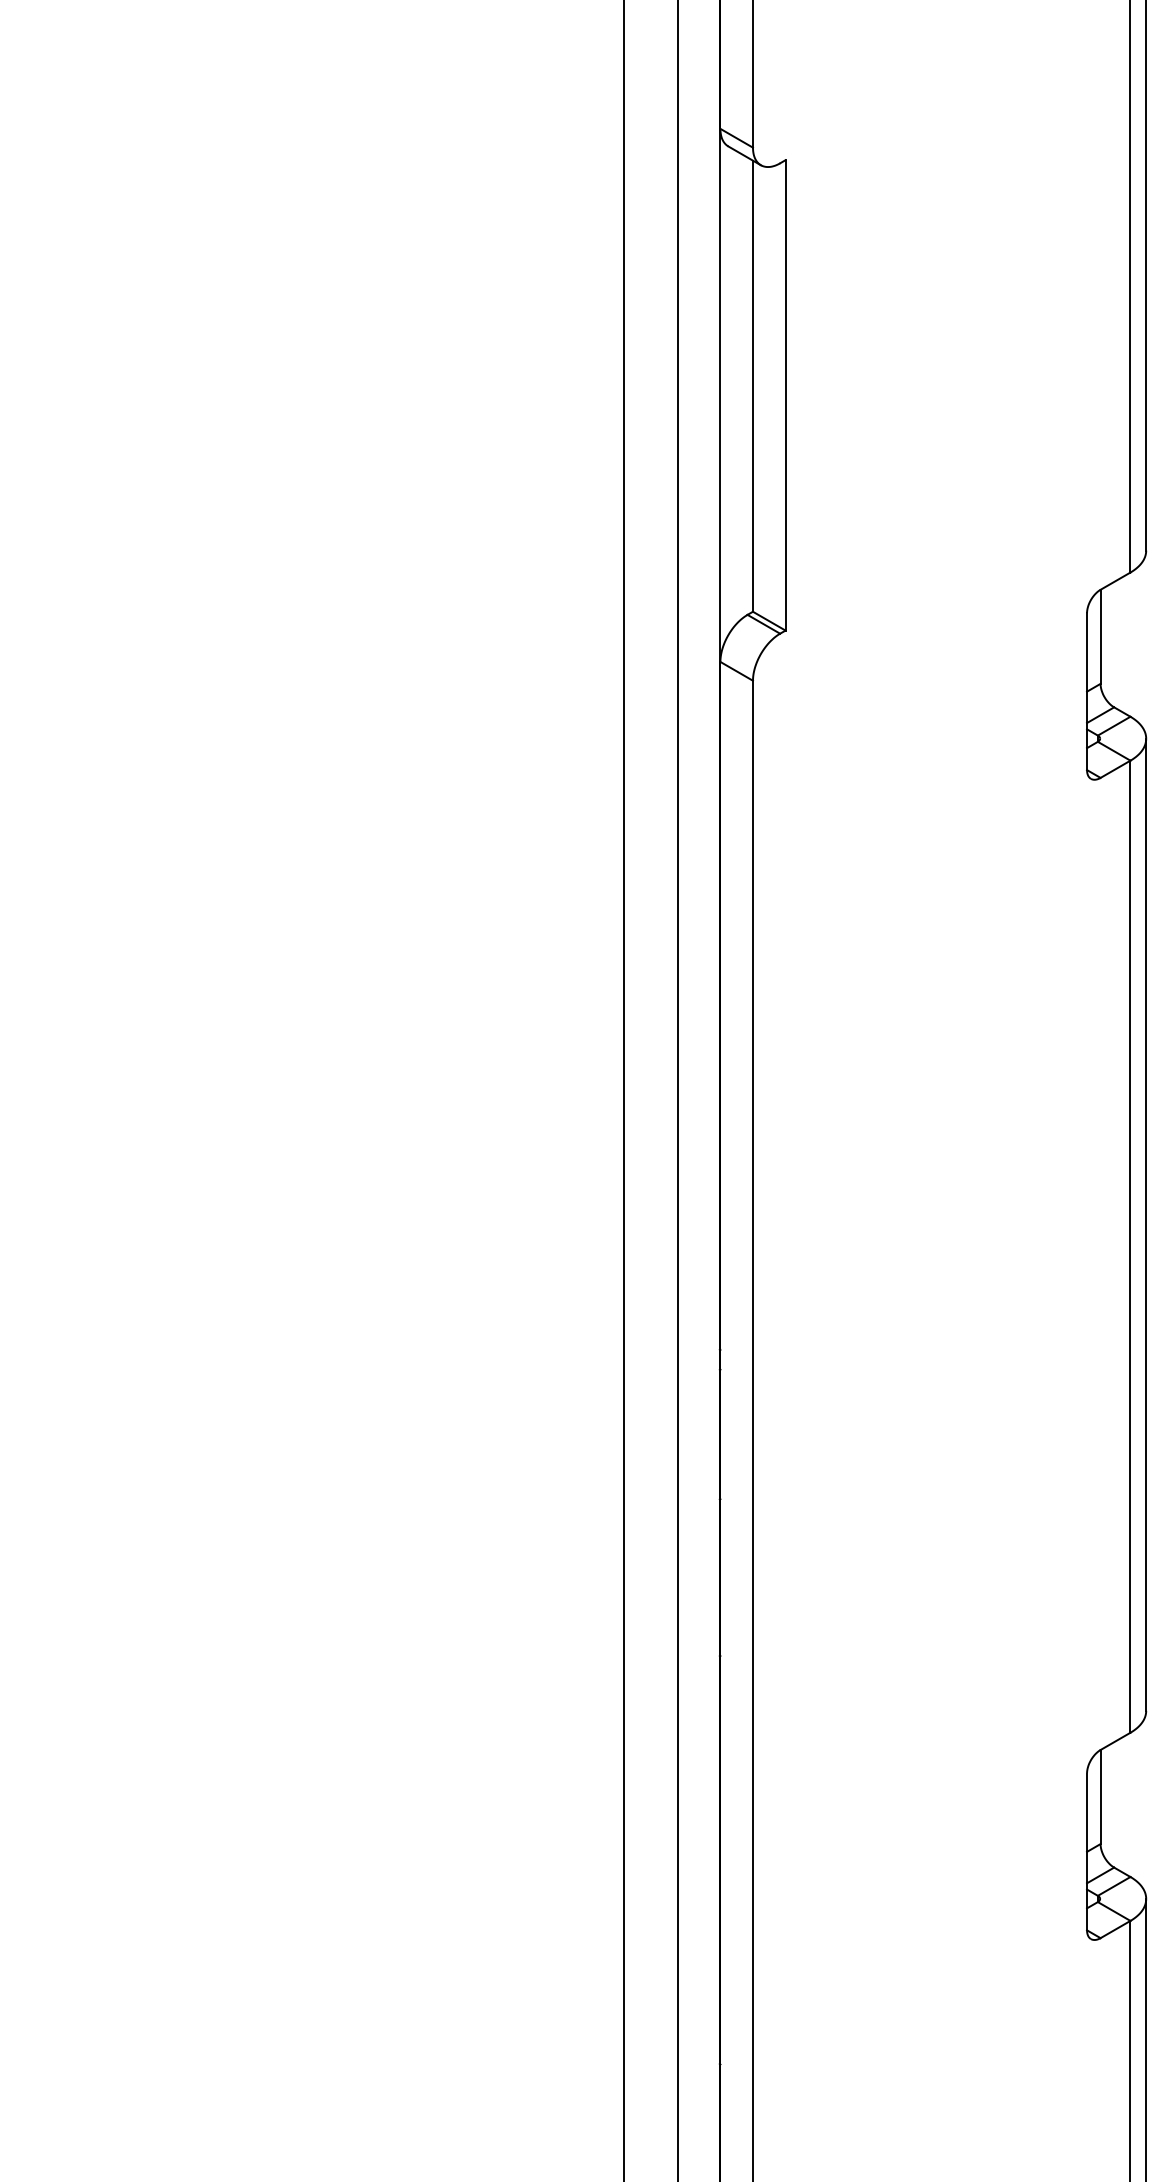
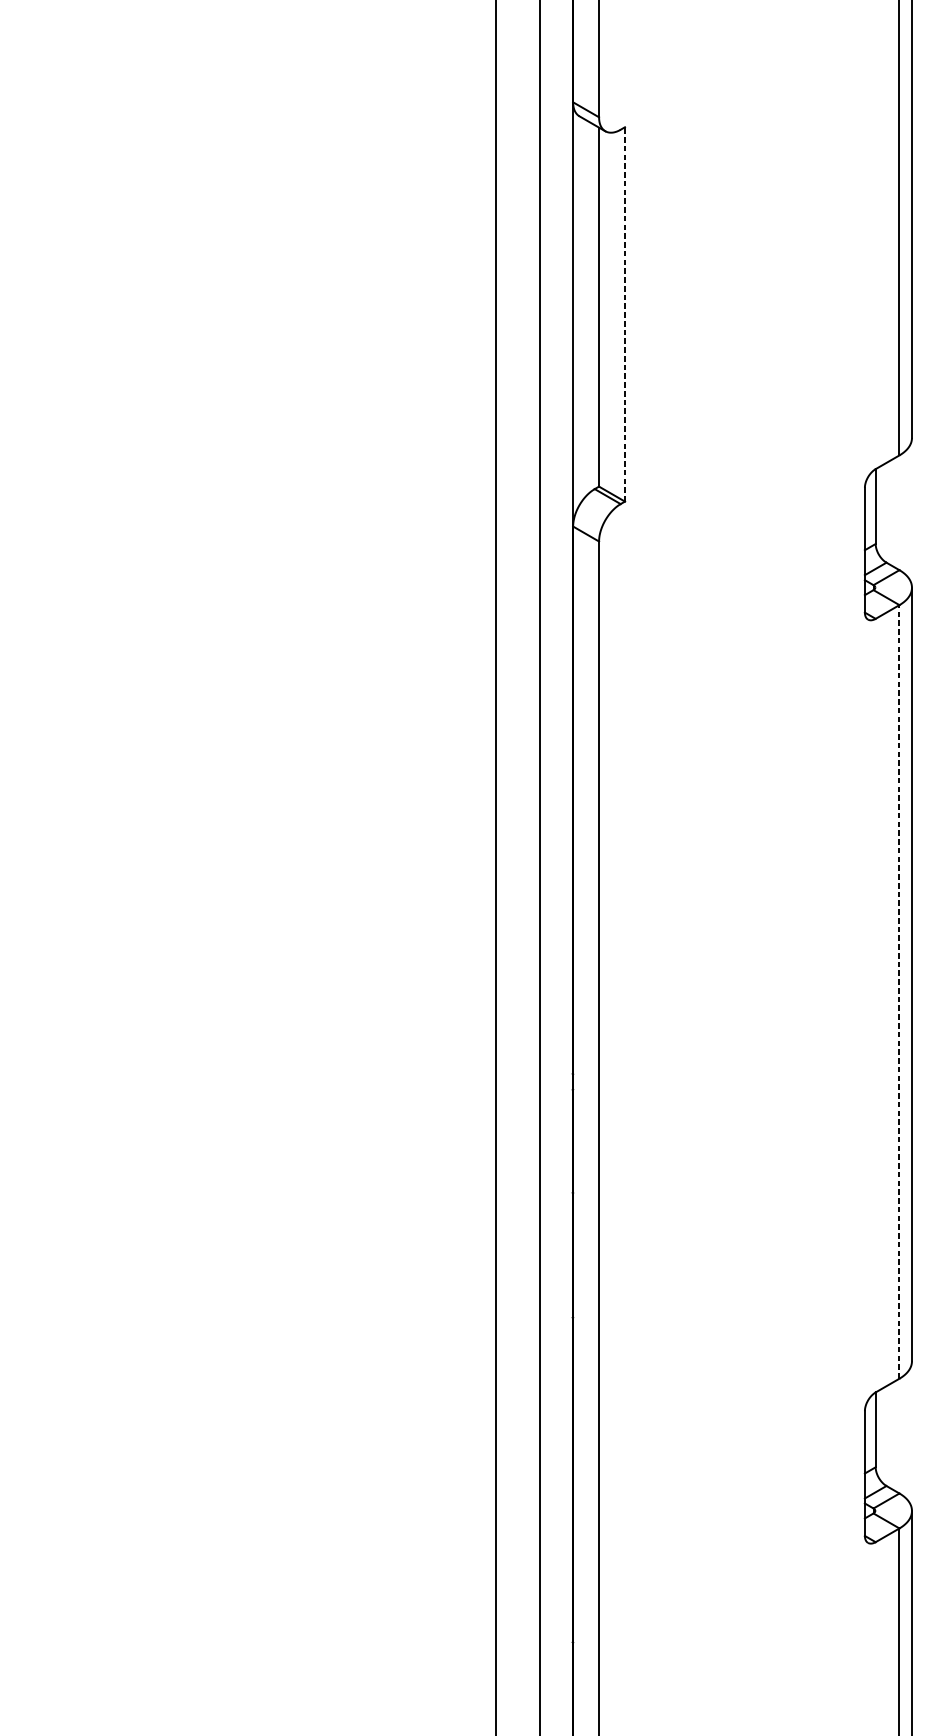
line: (785, 394) -> (624, 313), solid -> dashed
line: (1130, 1246) -> (899, 991), solid -> dashed

